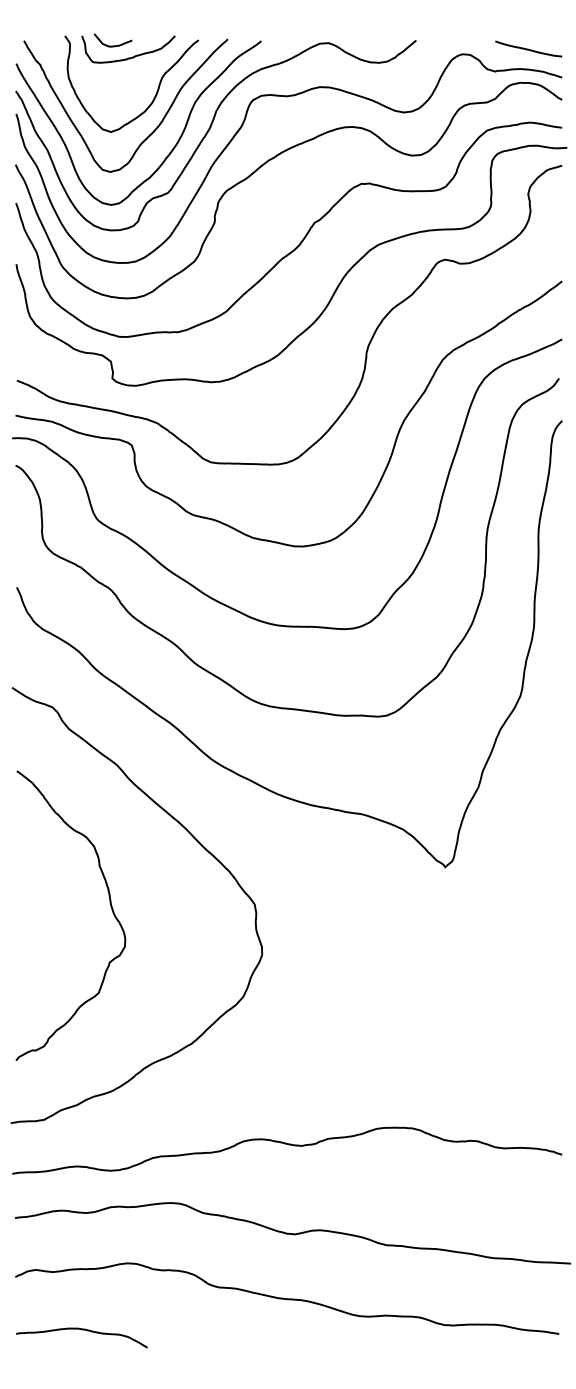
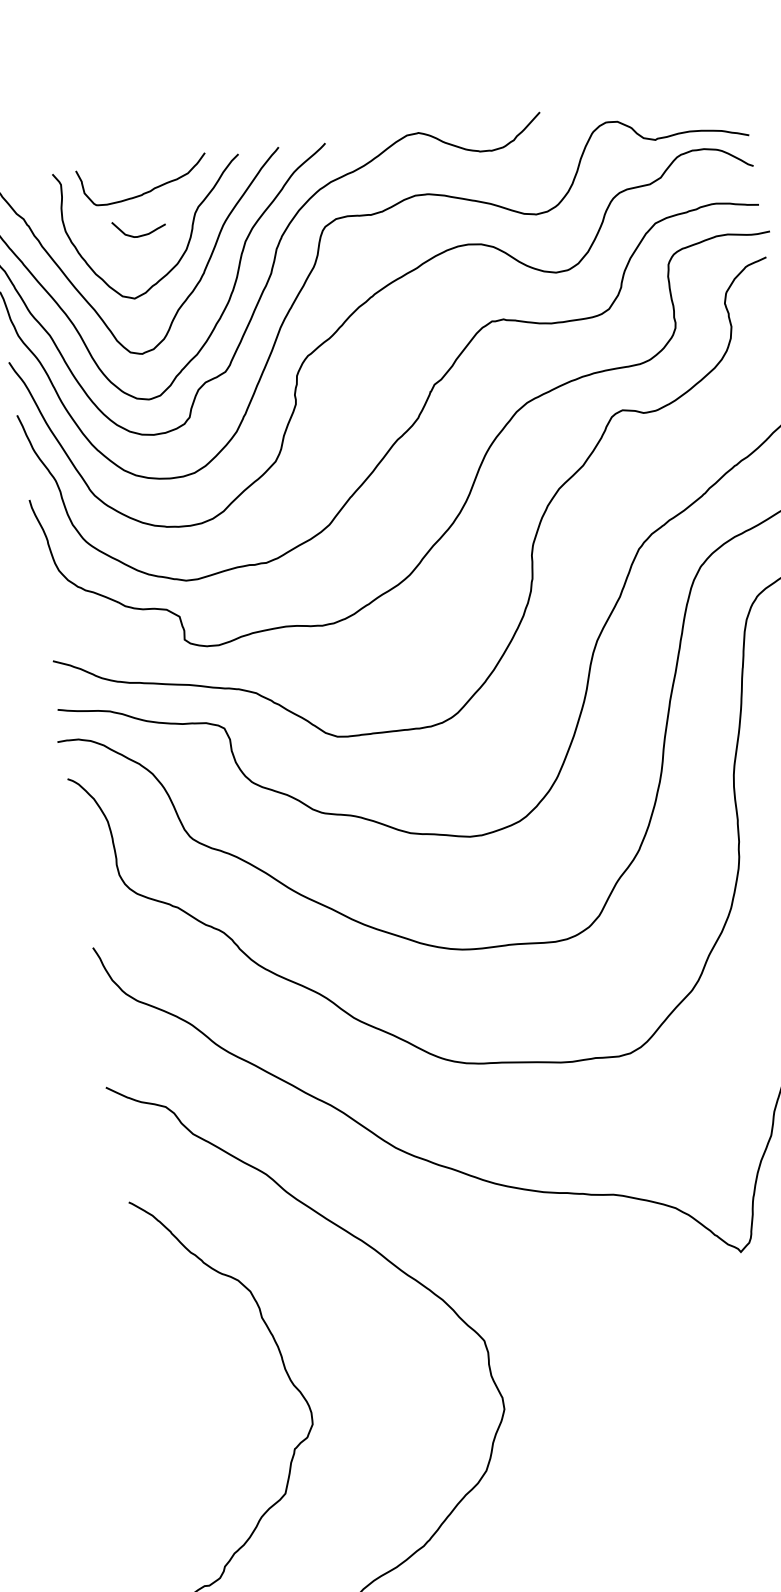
curve: (112, 45) -> (139, 234), moved
curve: (528, 48) -> (696, 101), removed

